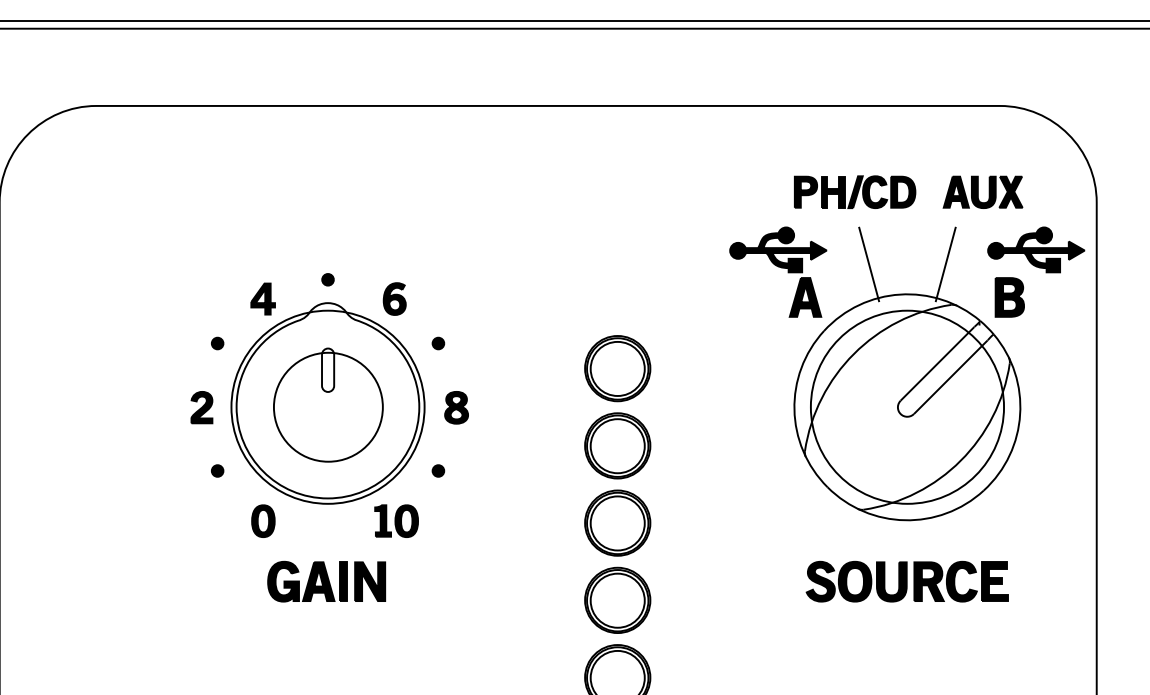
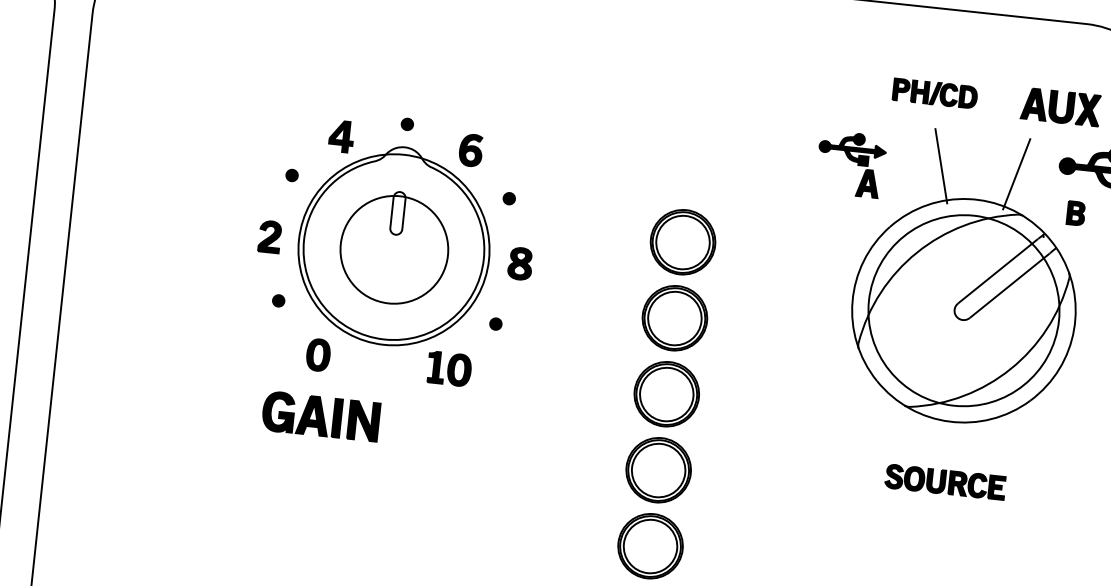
part: (855, 191) -> (935, 93), size x0.7
part: (778, 271) -> (851, 163), size x0.7
part: (1009, 297) -> (1075, 213), size x0.6
part: (326, 581) -> (320, 416), moved
part: (906, 581) -> (944, 482), size x0.6

